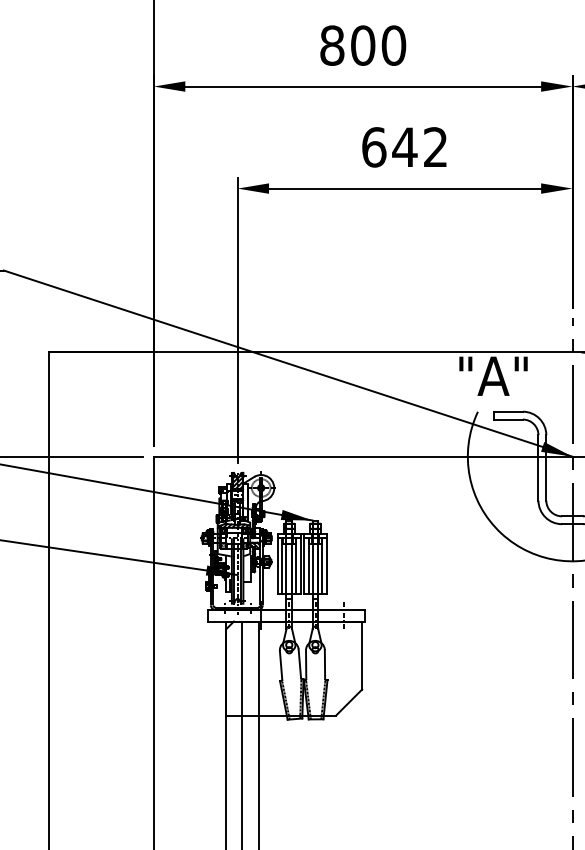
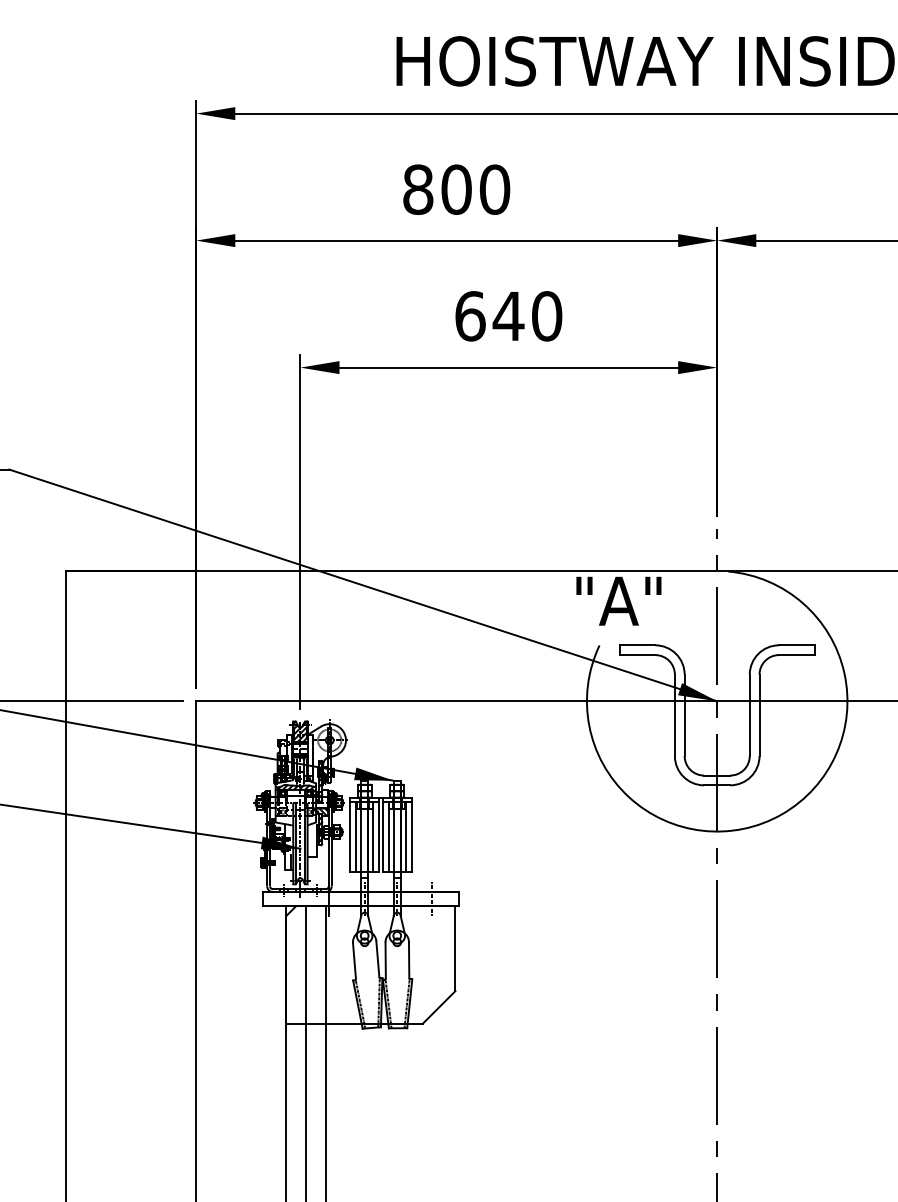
text: (436, 147) -> (547, 316), 642 -> 640

